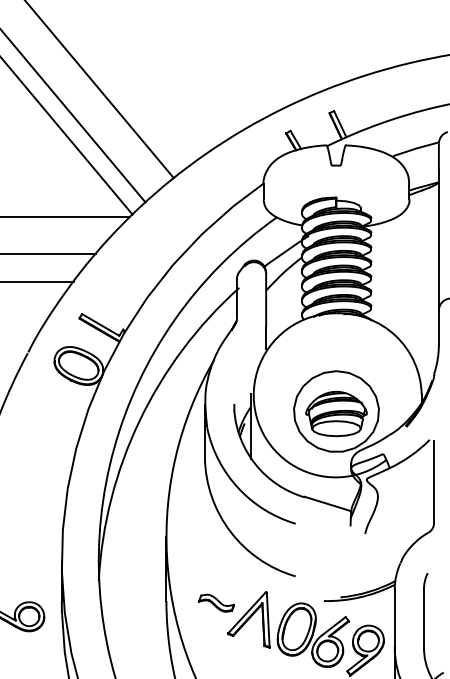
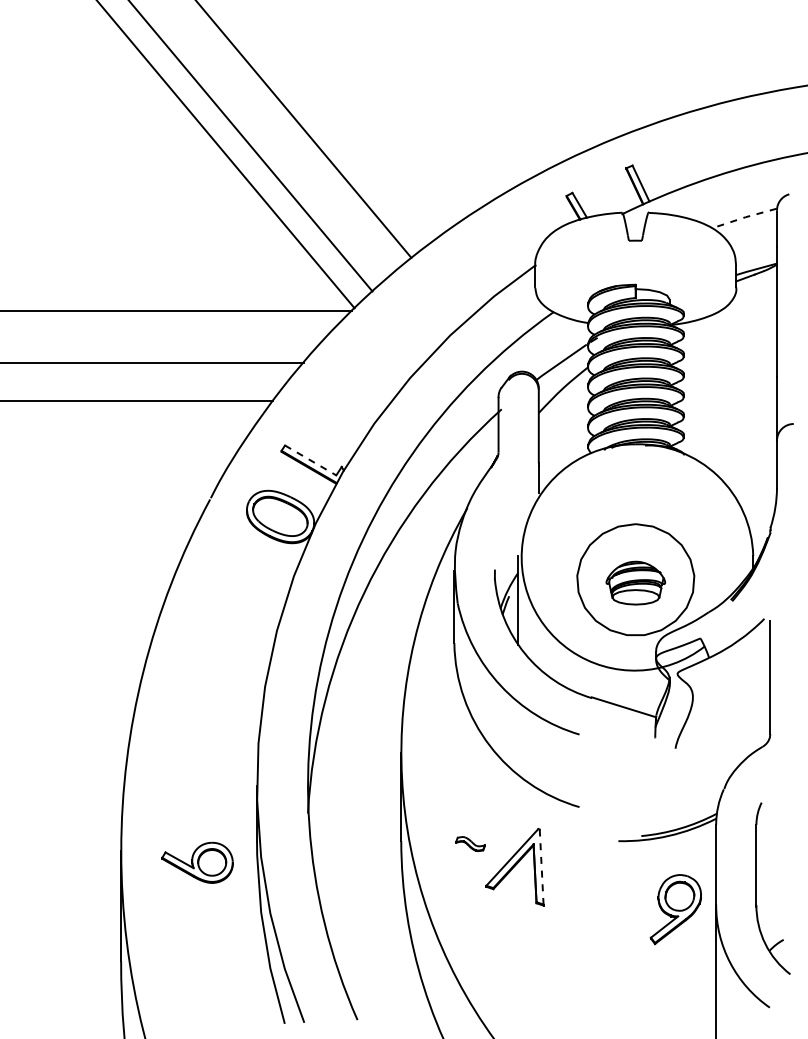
line: (415, 148) -> (744, 217), solid -> dashed
line: (100, 325) -> (310, 460), solid -> dashed
part: (336, 413) -> (635, 582), size x0.7
part: (216, 602) -> (470, 843), size x0.6
line: (268, 620) -> (541, 867), solid -> dashed
part: (313, 635) -> (603, 888), removed

